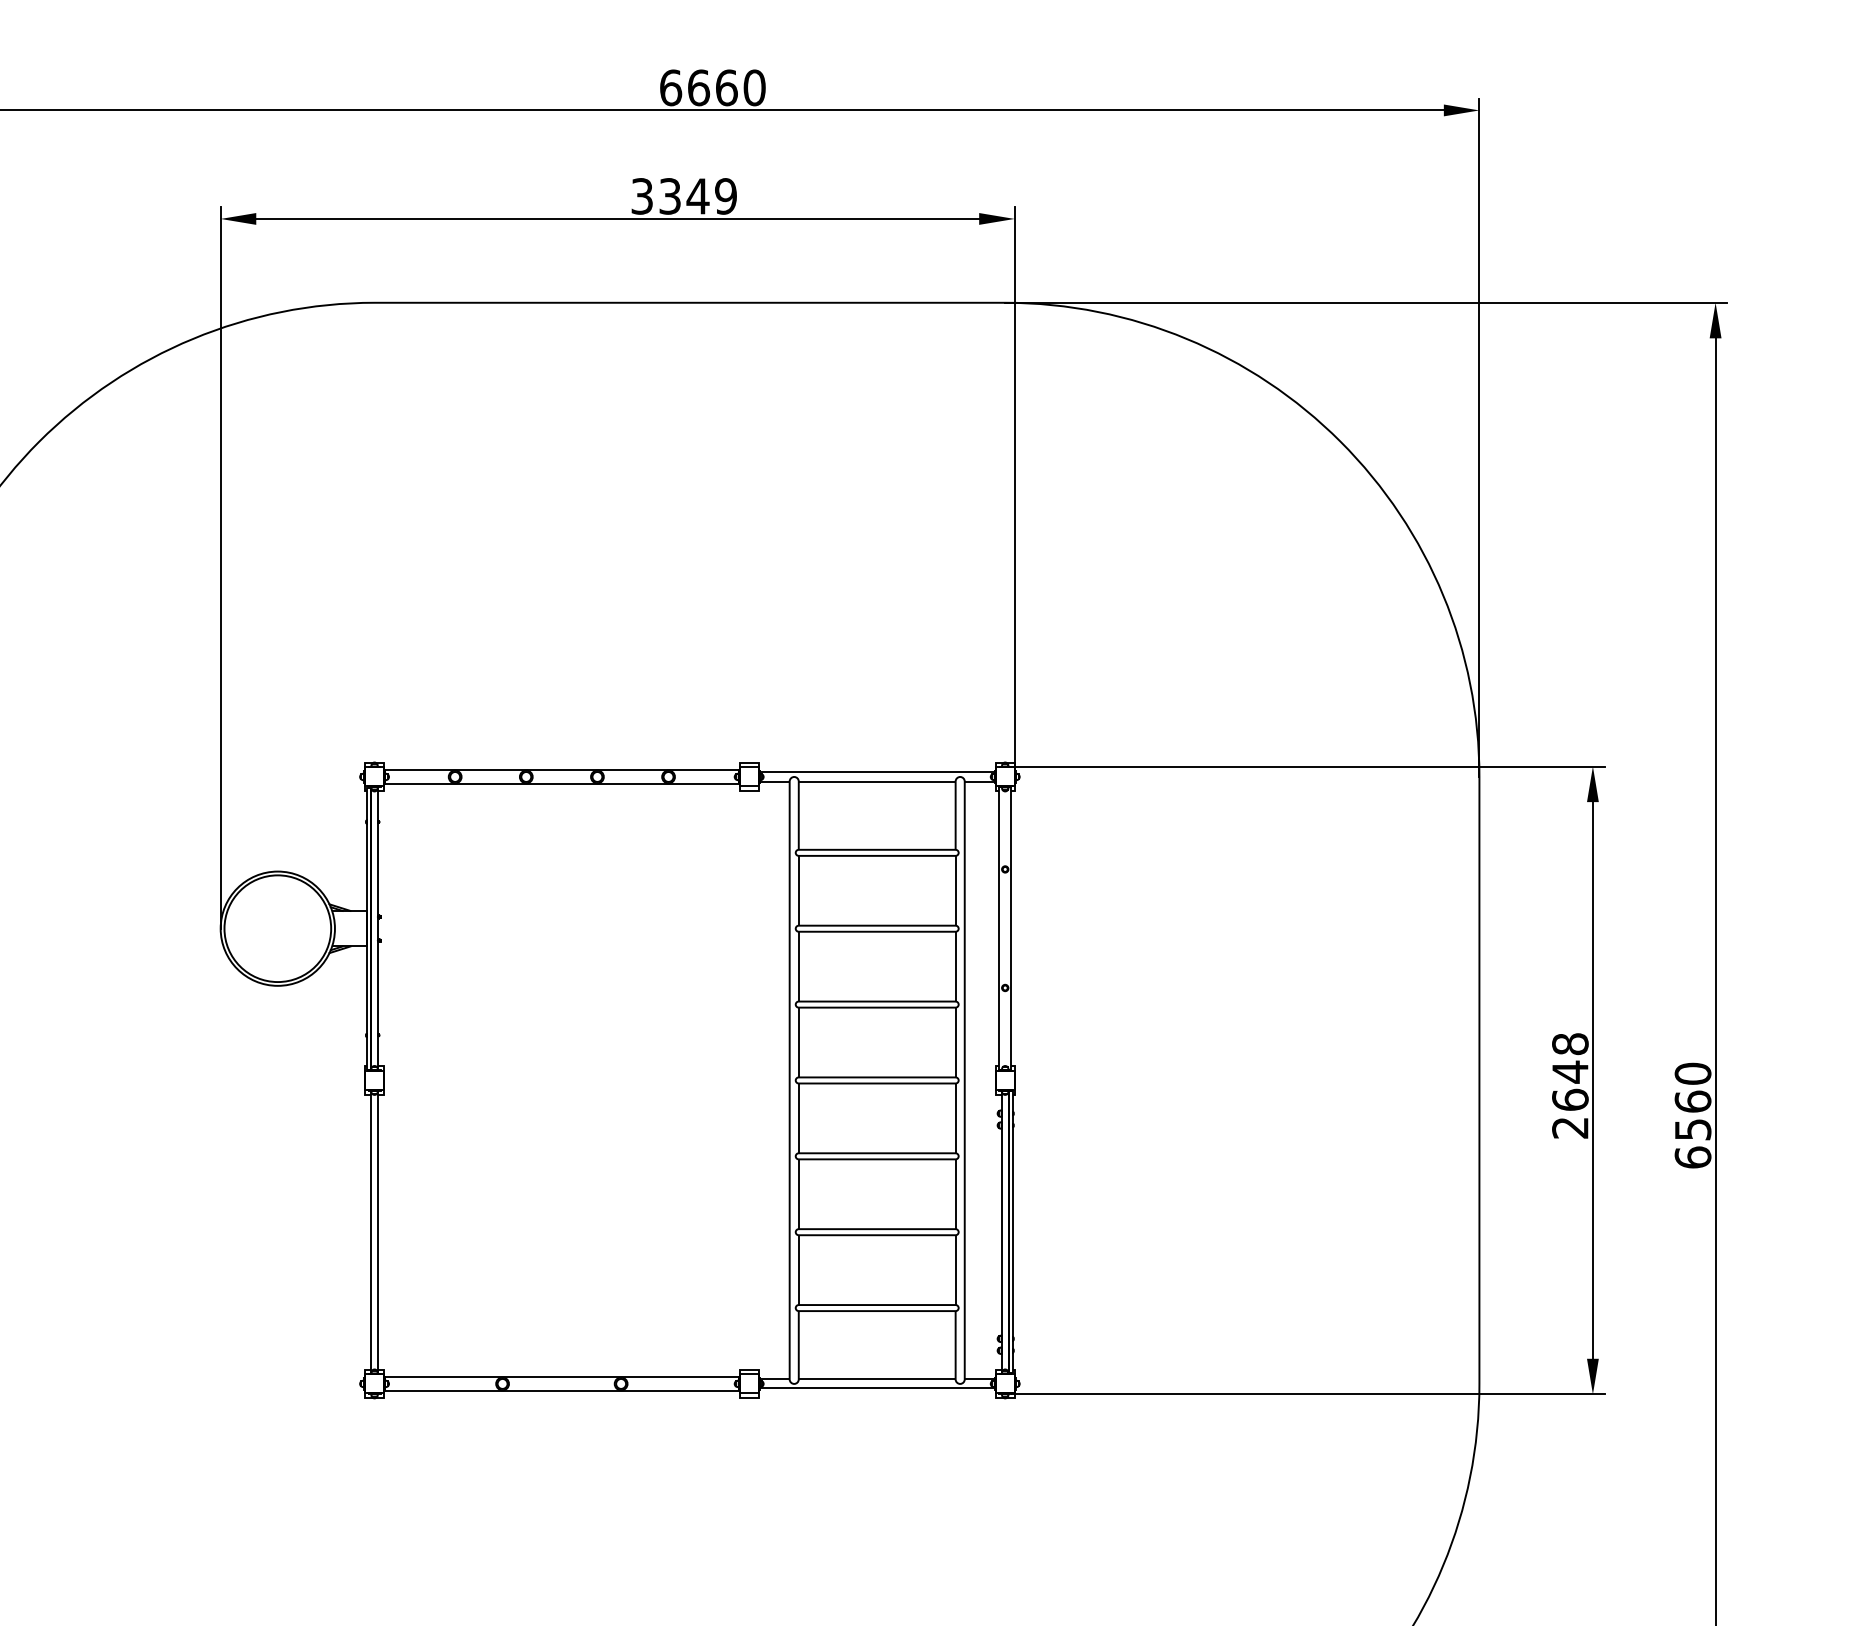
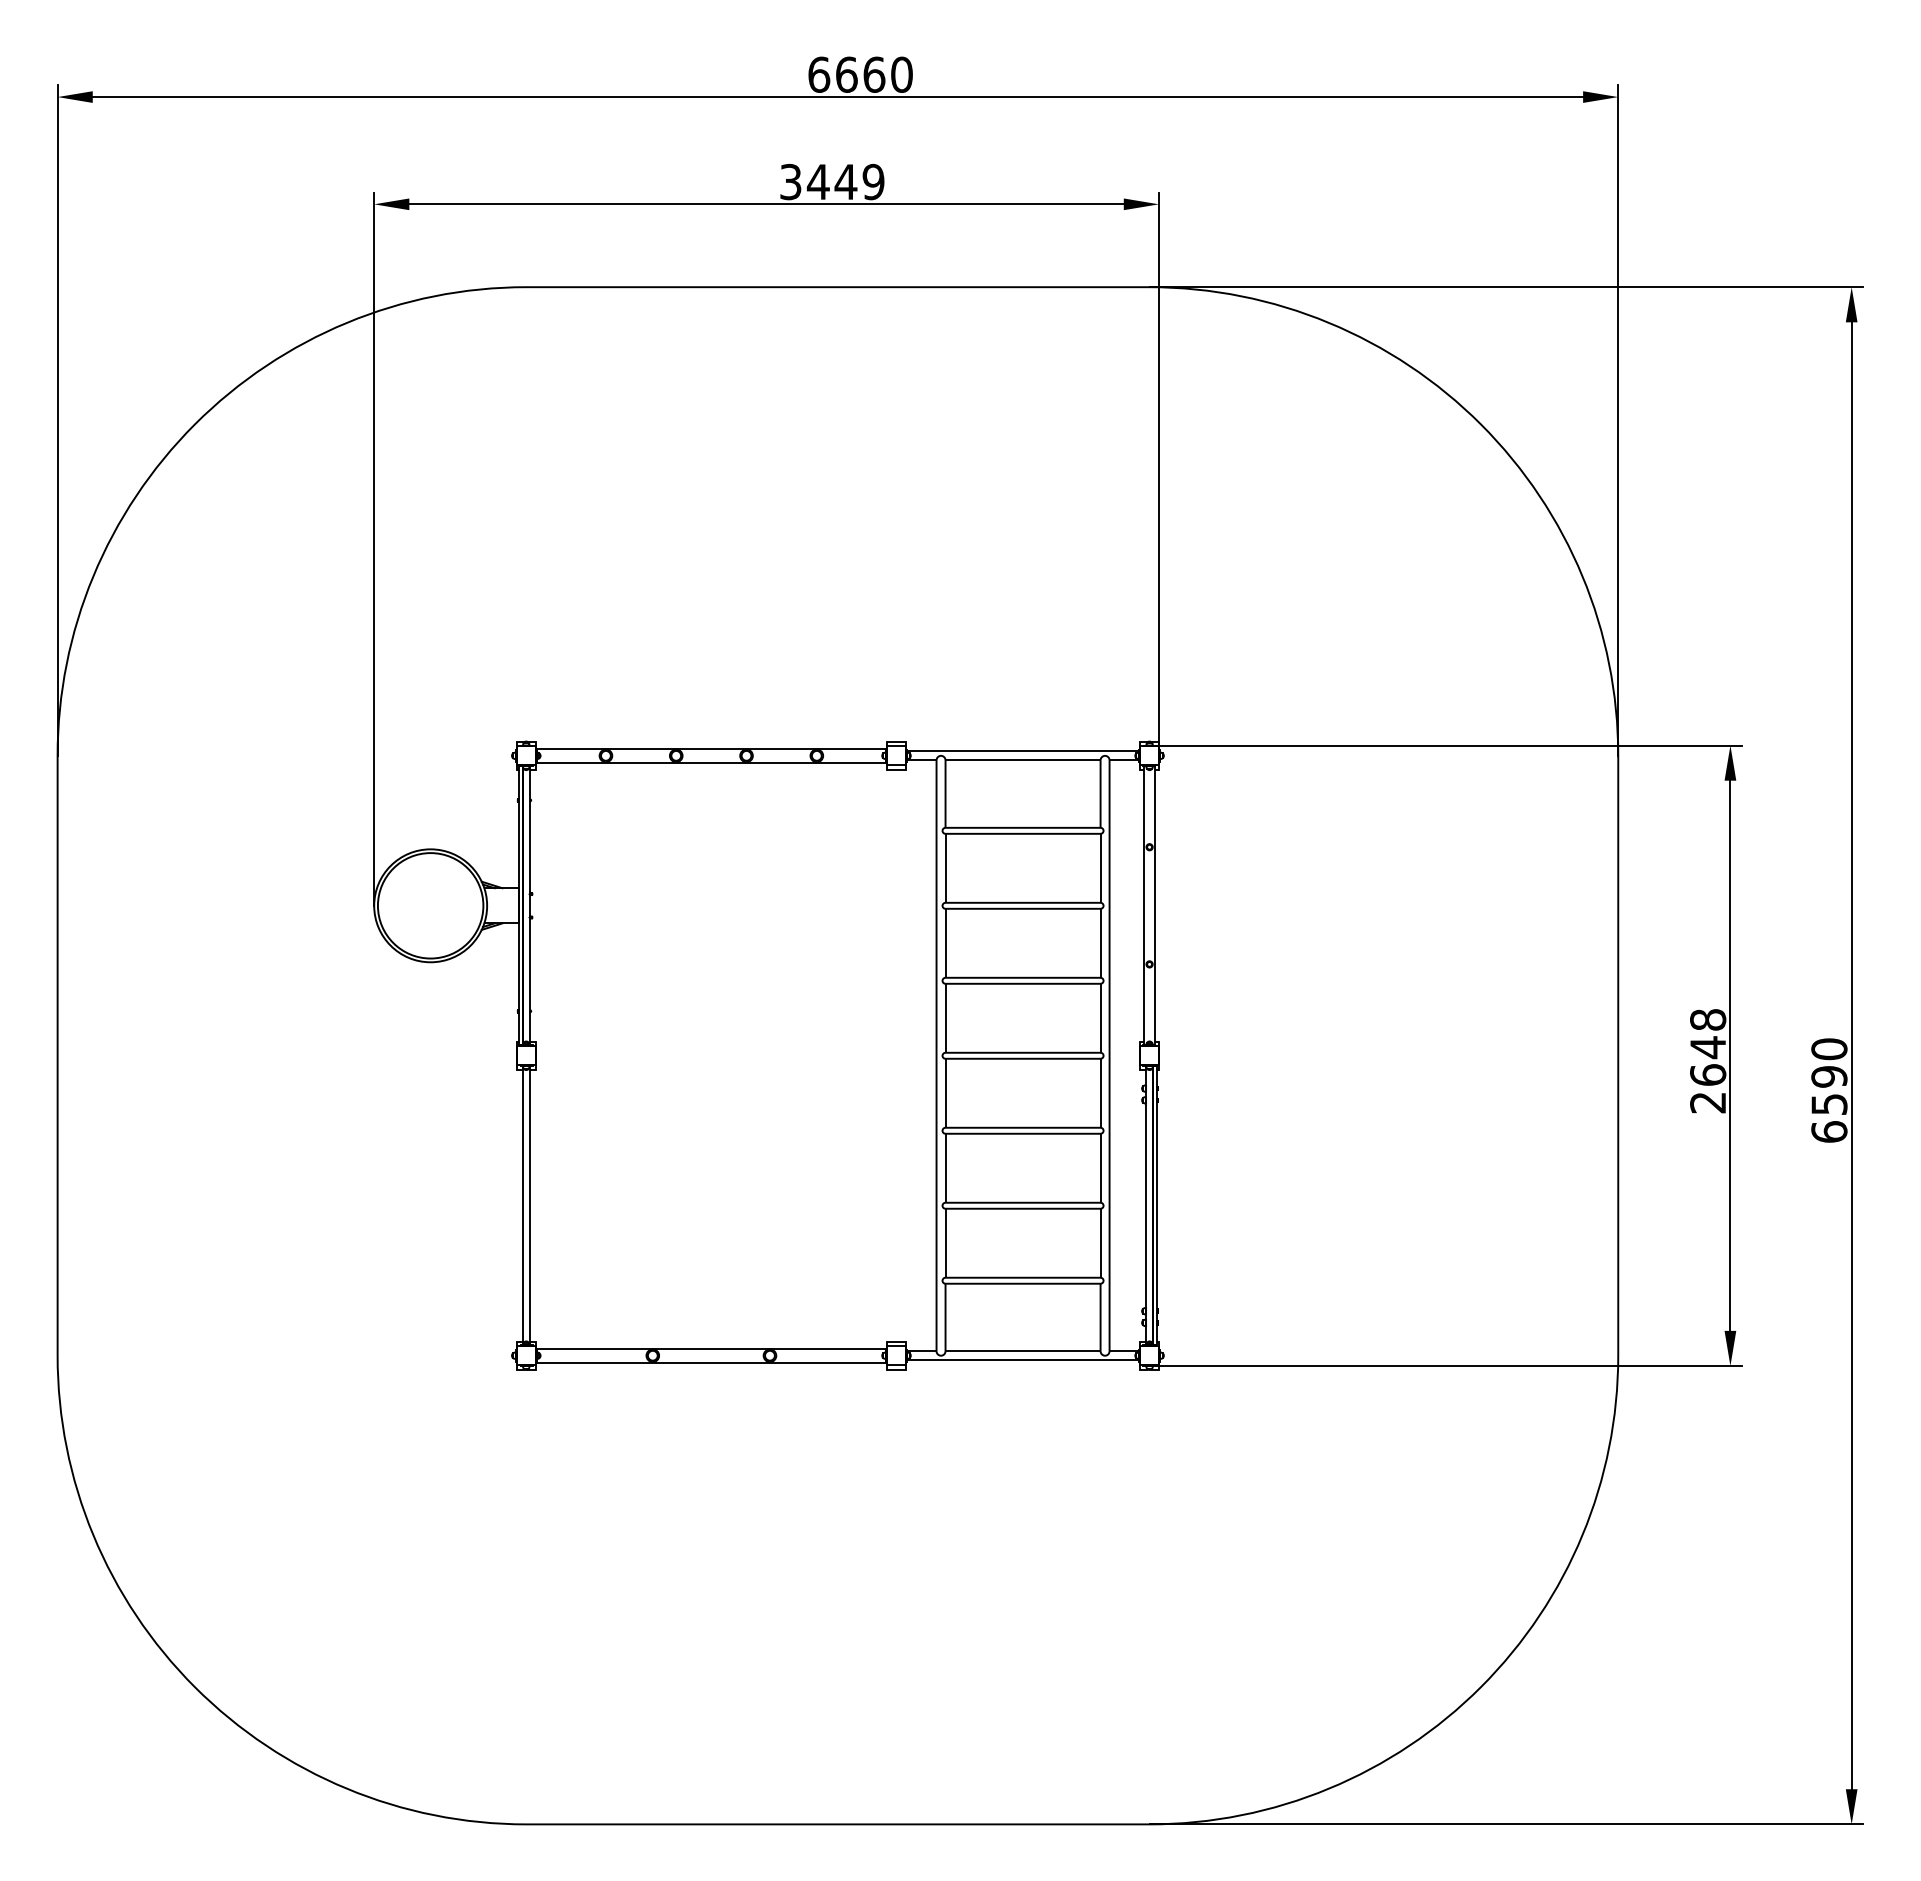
text: (669, 195) -> (817, 181), 3349 -> 3449
text: (1693, 1101) -> (1829, 1076), 6560 -> 6590

